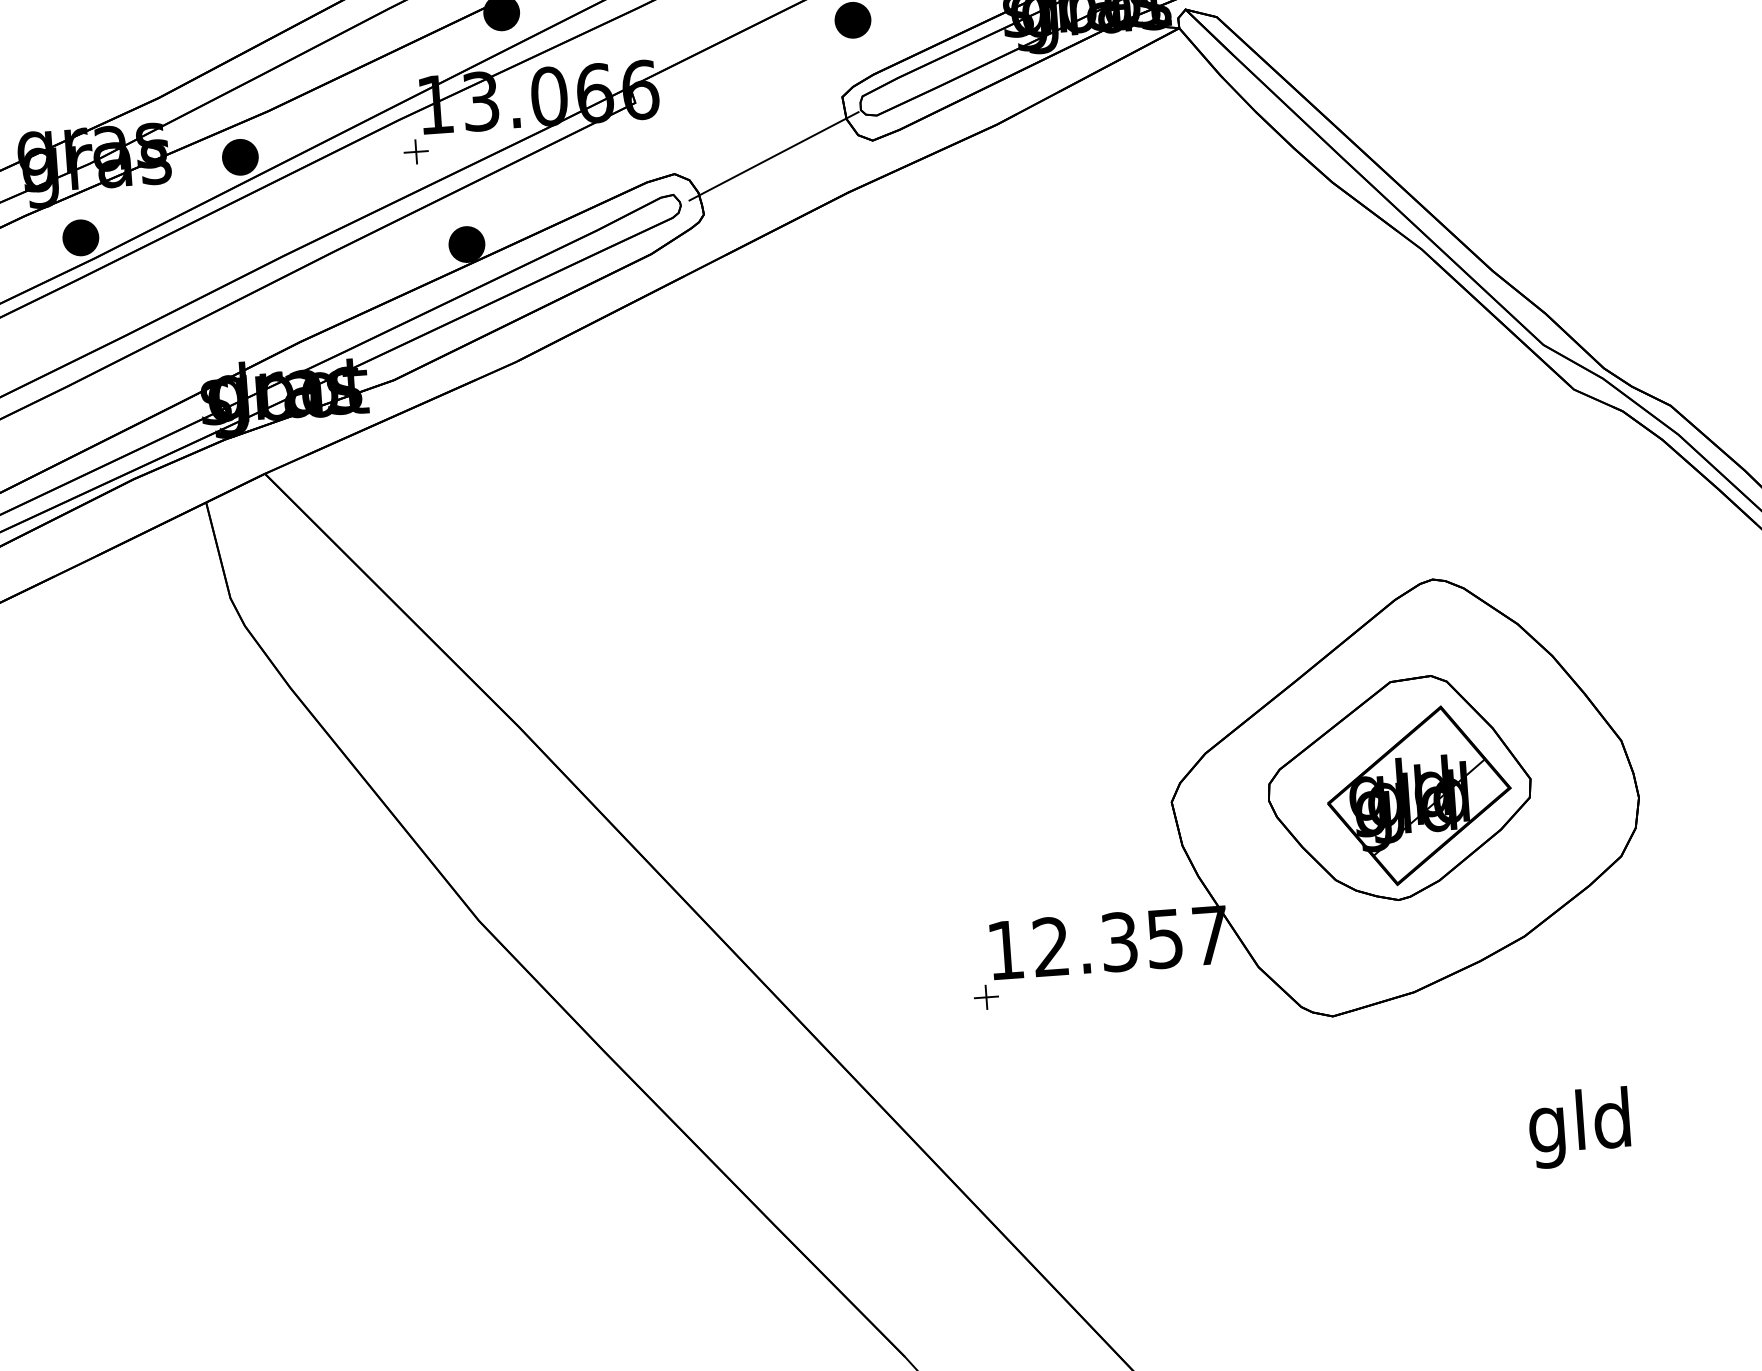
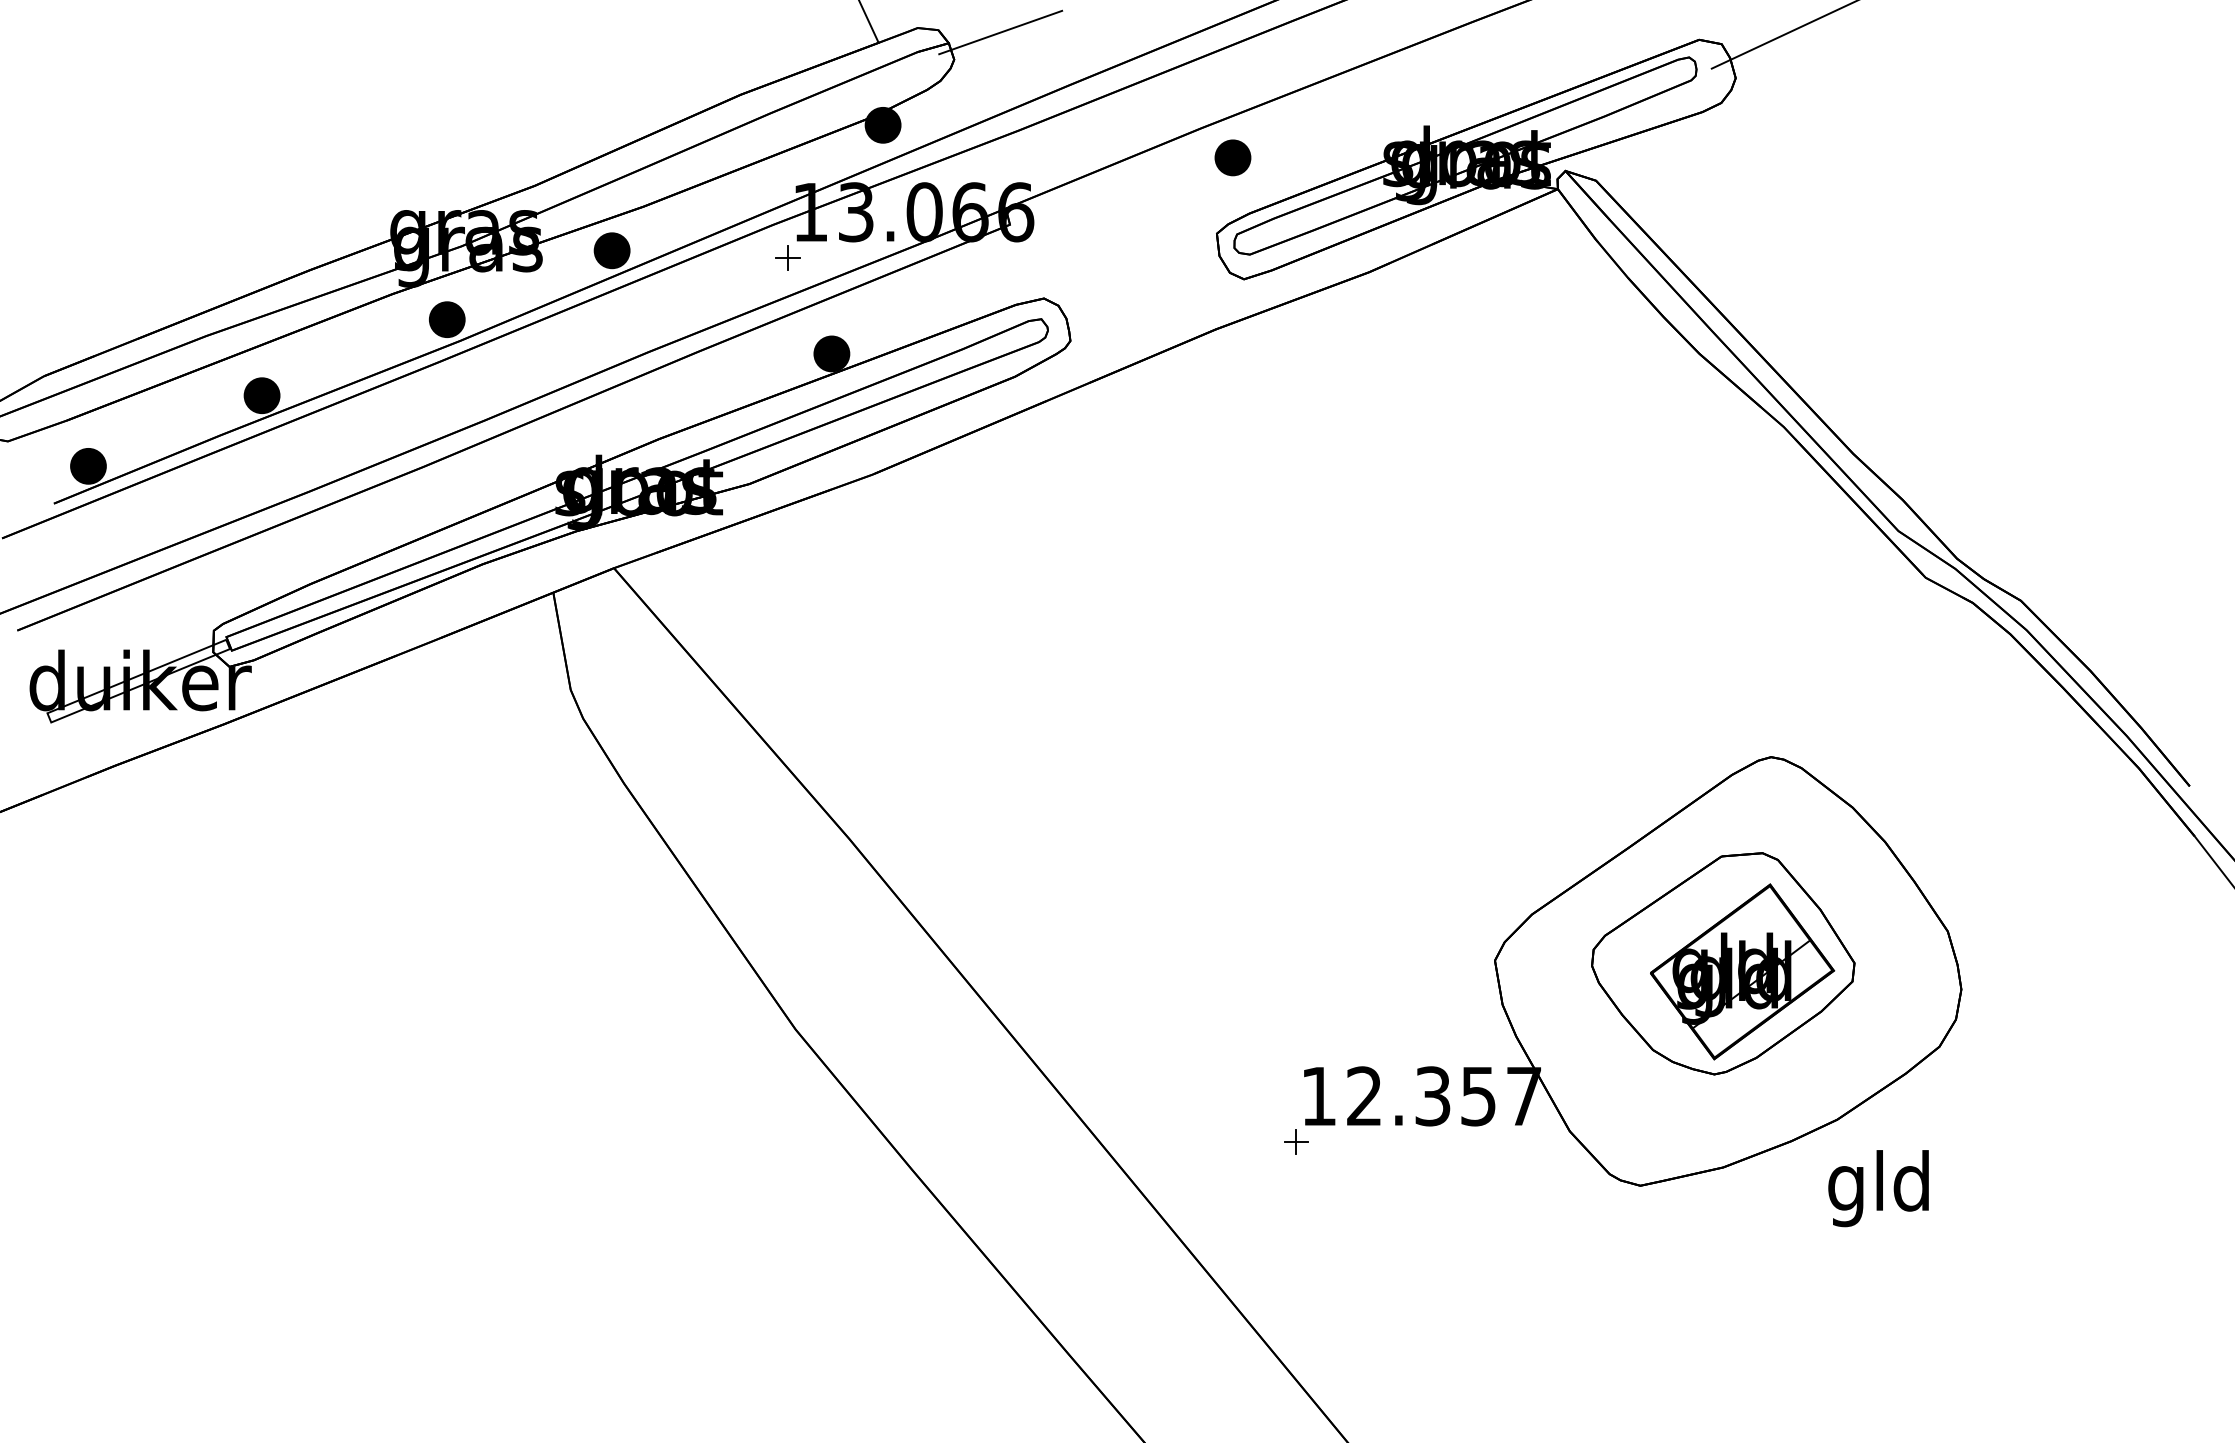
line: (774, 155) -> (1144, 287), removed
text: (1579, 1127) -> (1878, 1188), moved

